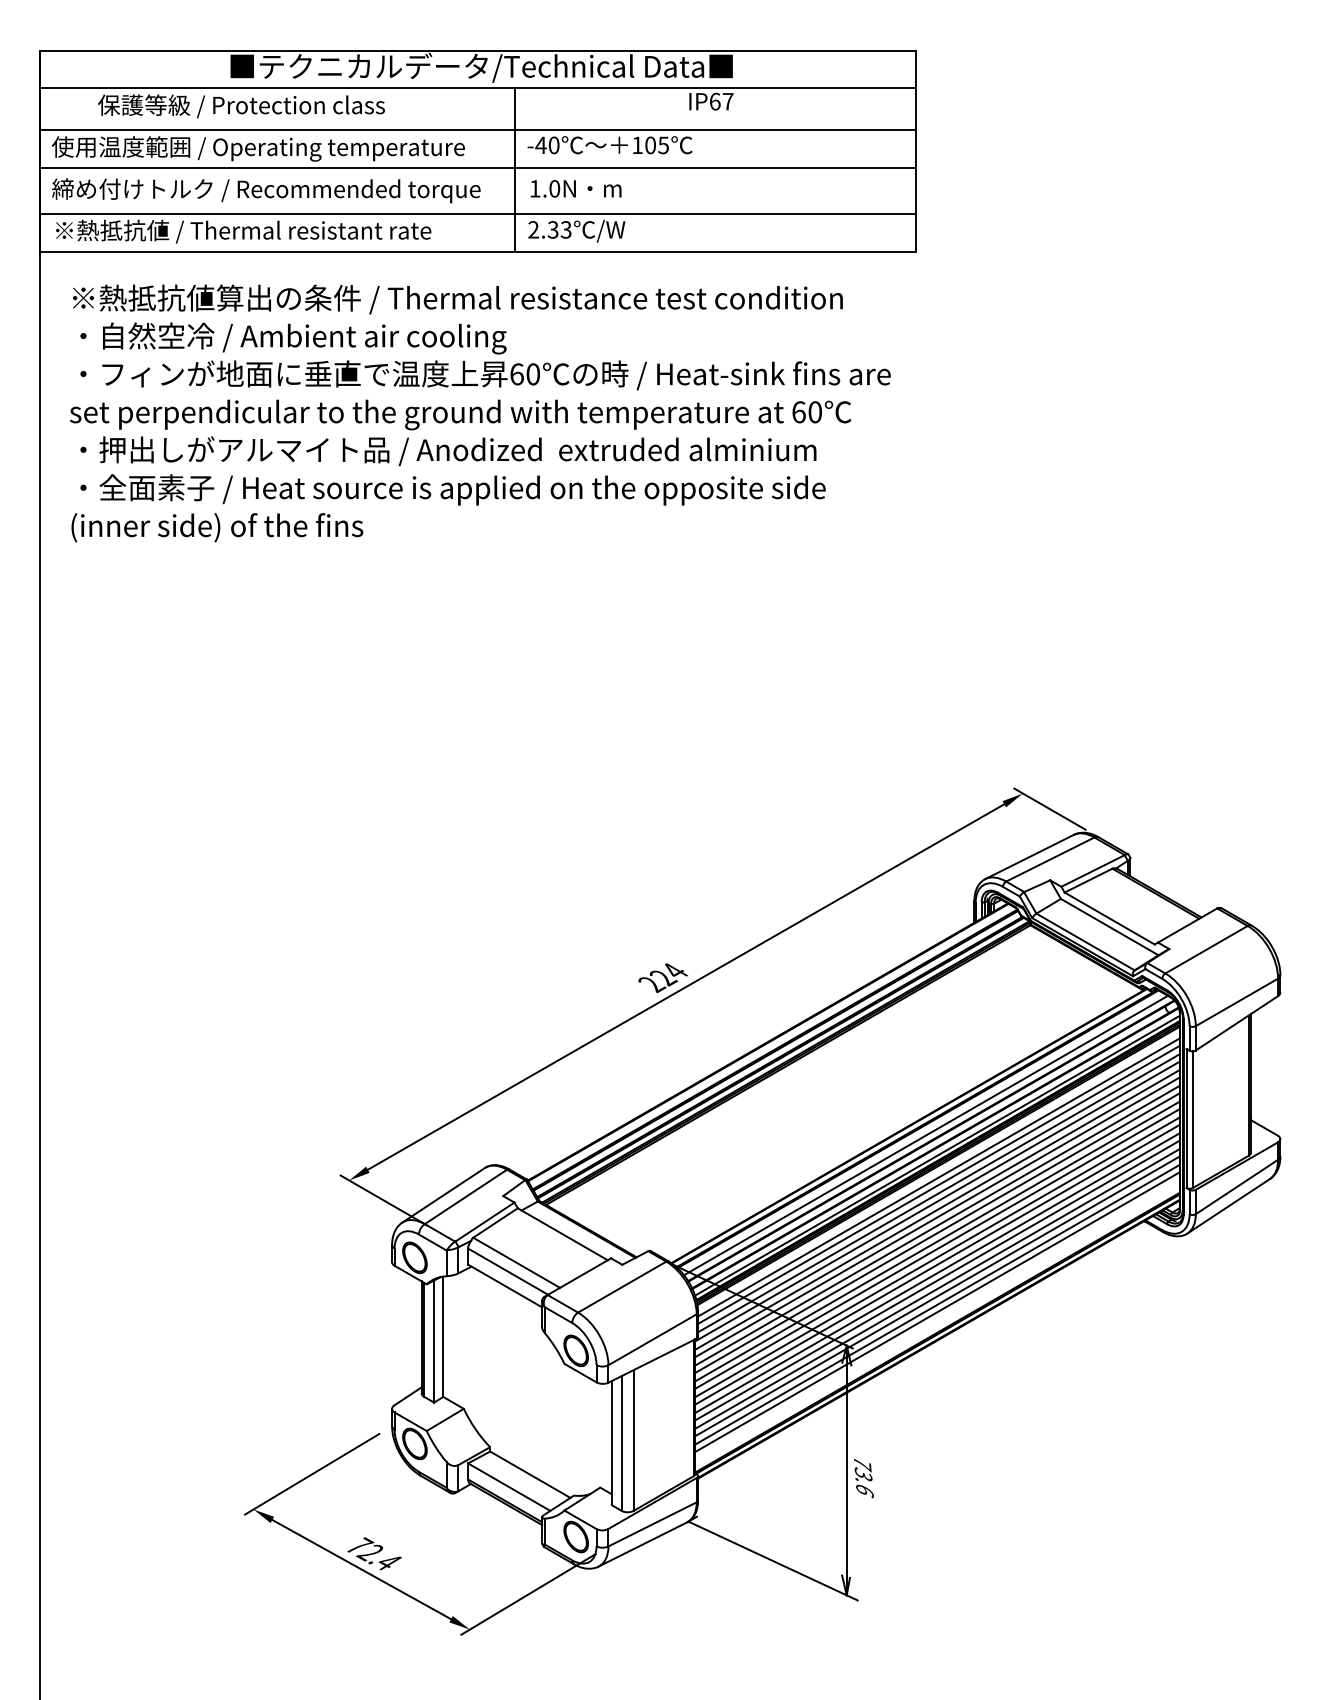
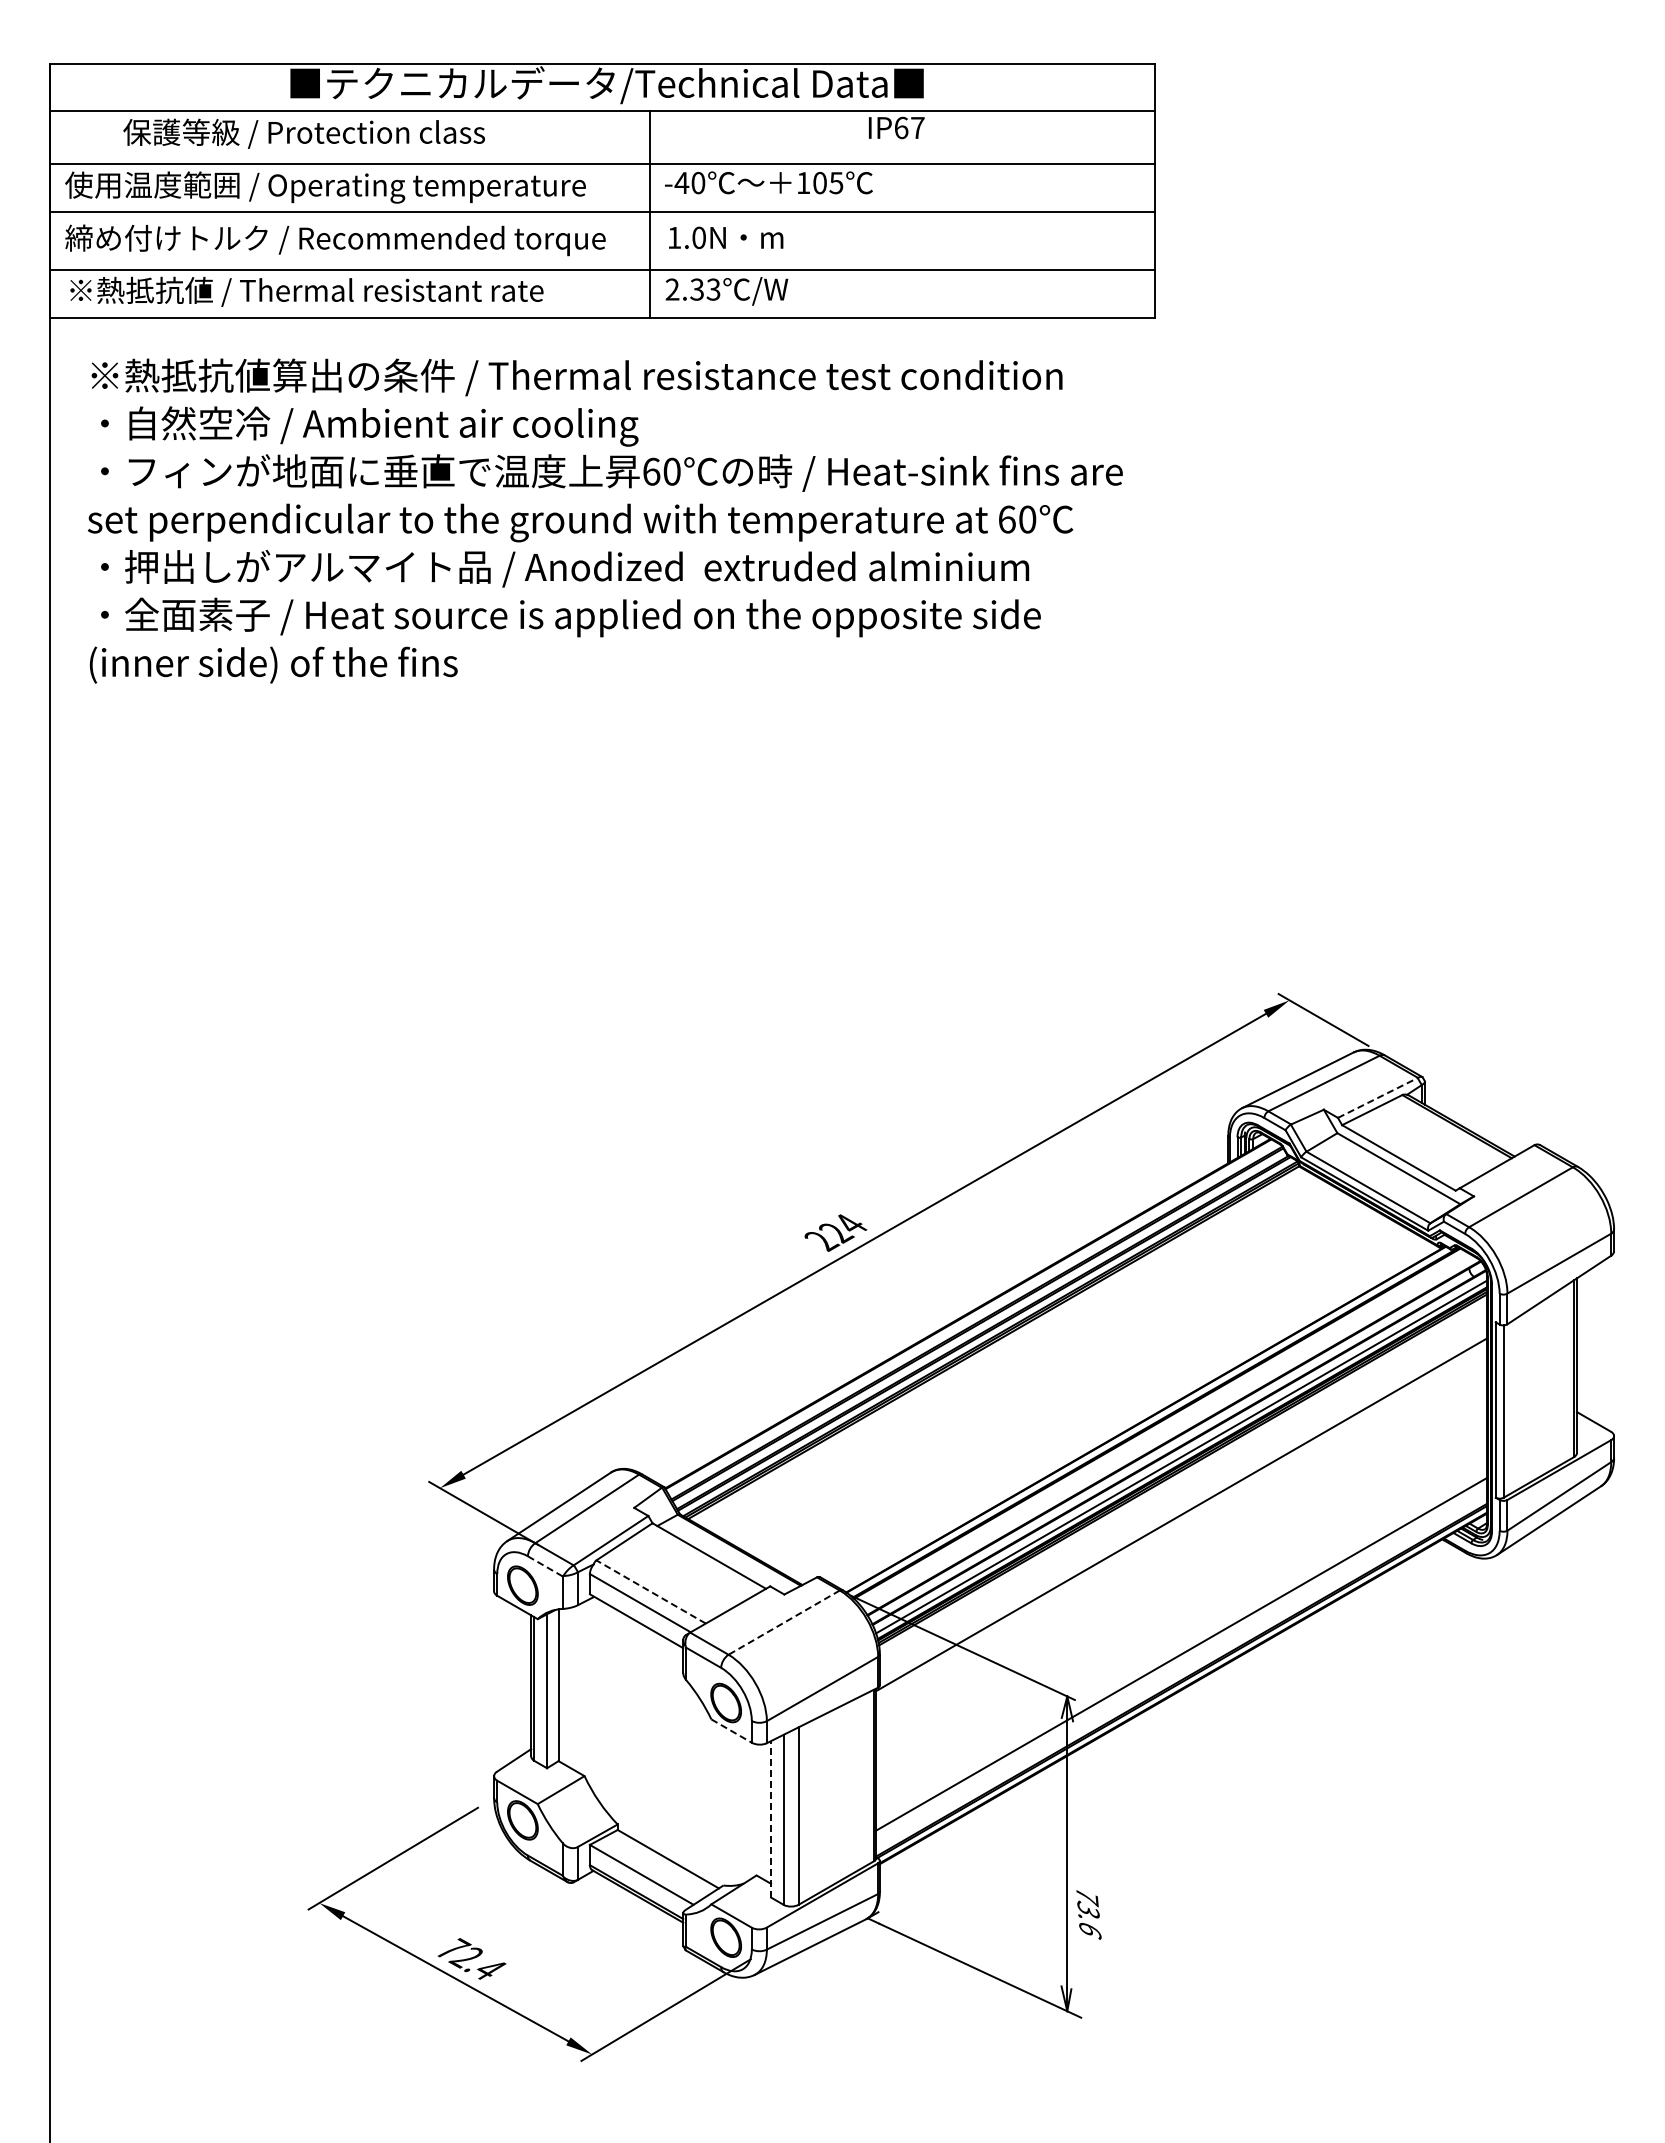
line: (1092, 870) -> (1377, 1097), solid -> dashed
line: (926, 1135) -> (1167, 1431), removed
line: (938, 1177) -> (1182, 1484), removed
line: (938, 1184) -> (1182, 1493), removed
line: (938, 1193) -> (1182, 1504), removed
line: (937, 1210) -> (1181, 1525), removed
line: (937, 1217) -> (1181, 1534), removed
line: (937, 1225) -> (1181, 1545), removed
line: (937, 1233) -> (1181, 1554), removed
line: (937, 1240) -> (1181, 1564), removed
line: (432, 1242) -> (545, 1566), solid -> dashed
line: (937, 1248) -> (1181, 1574), removed
line: (937, 1256) -> (1181, 1584), removed
line: (516, 1262) -> (650, 1591), solid -> dashed
line: (937, 1264) -> (1181, 1594), removed
line: (937, 1272) -> (1181, 1604), removed
line: (937, 1280) -> (1181, 1614), removed
line: (621, 1286) -> (783, 1622), solid -> dashed
line: (937, 1288) -> (1181, 1624), removed
line: (937, 1296) -> (1181, 1634), removed
line: (937, 1304) -> (1181, 1644), removed
line: (581, 1373) -> (732, 1731), solid -> dashed
line: (612, 1442) -> (771, 1818), solid -> dashed
text: (863, 1478) -> (1088, 1914), moved

